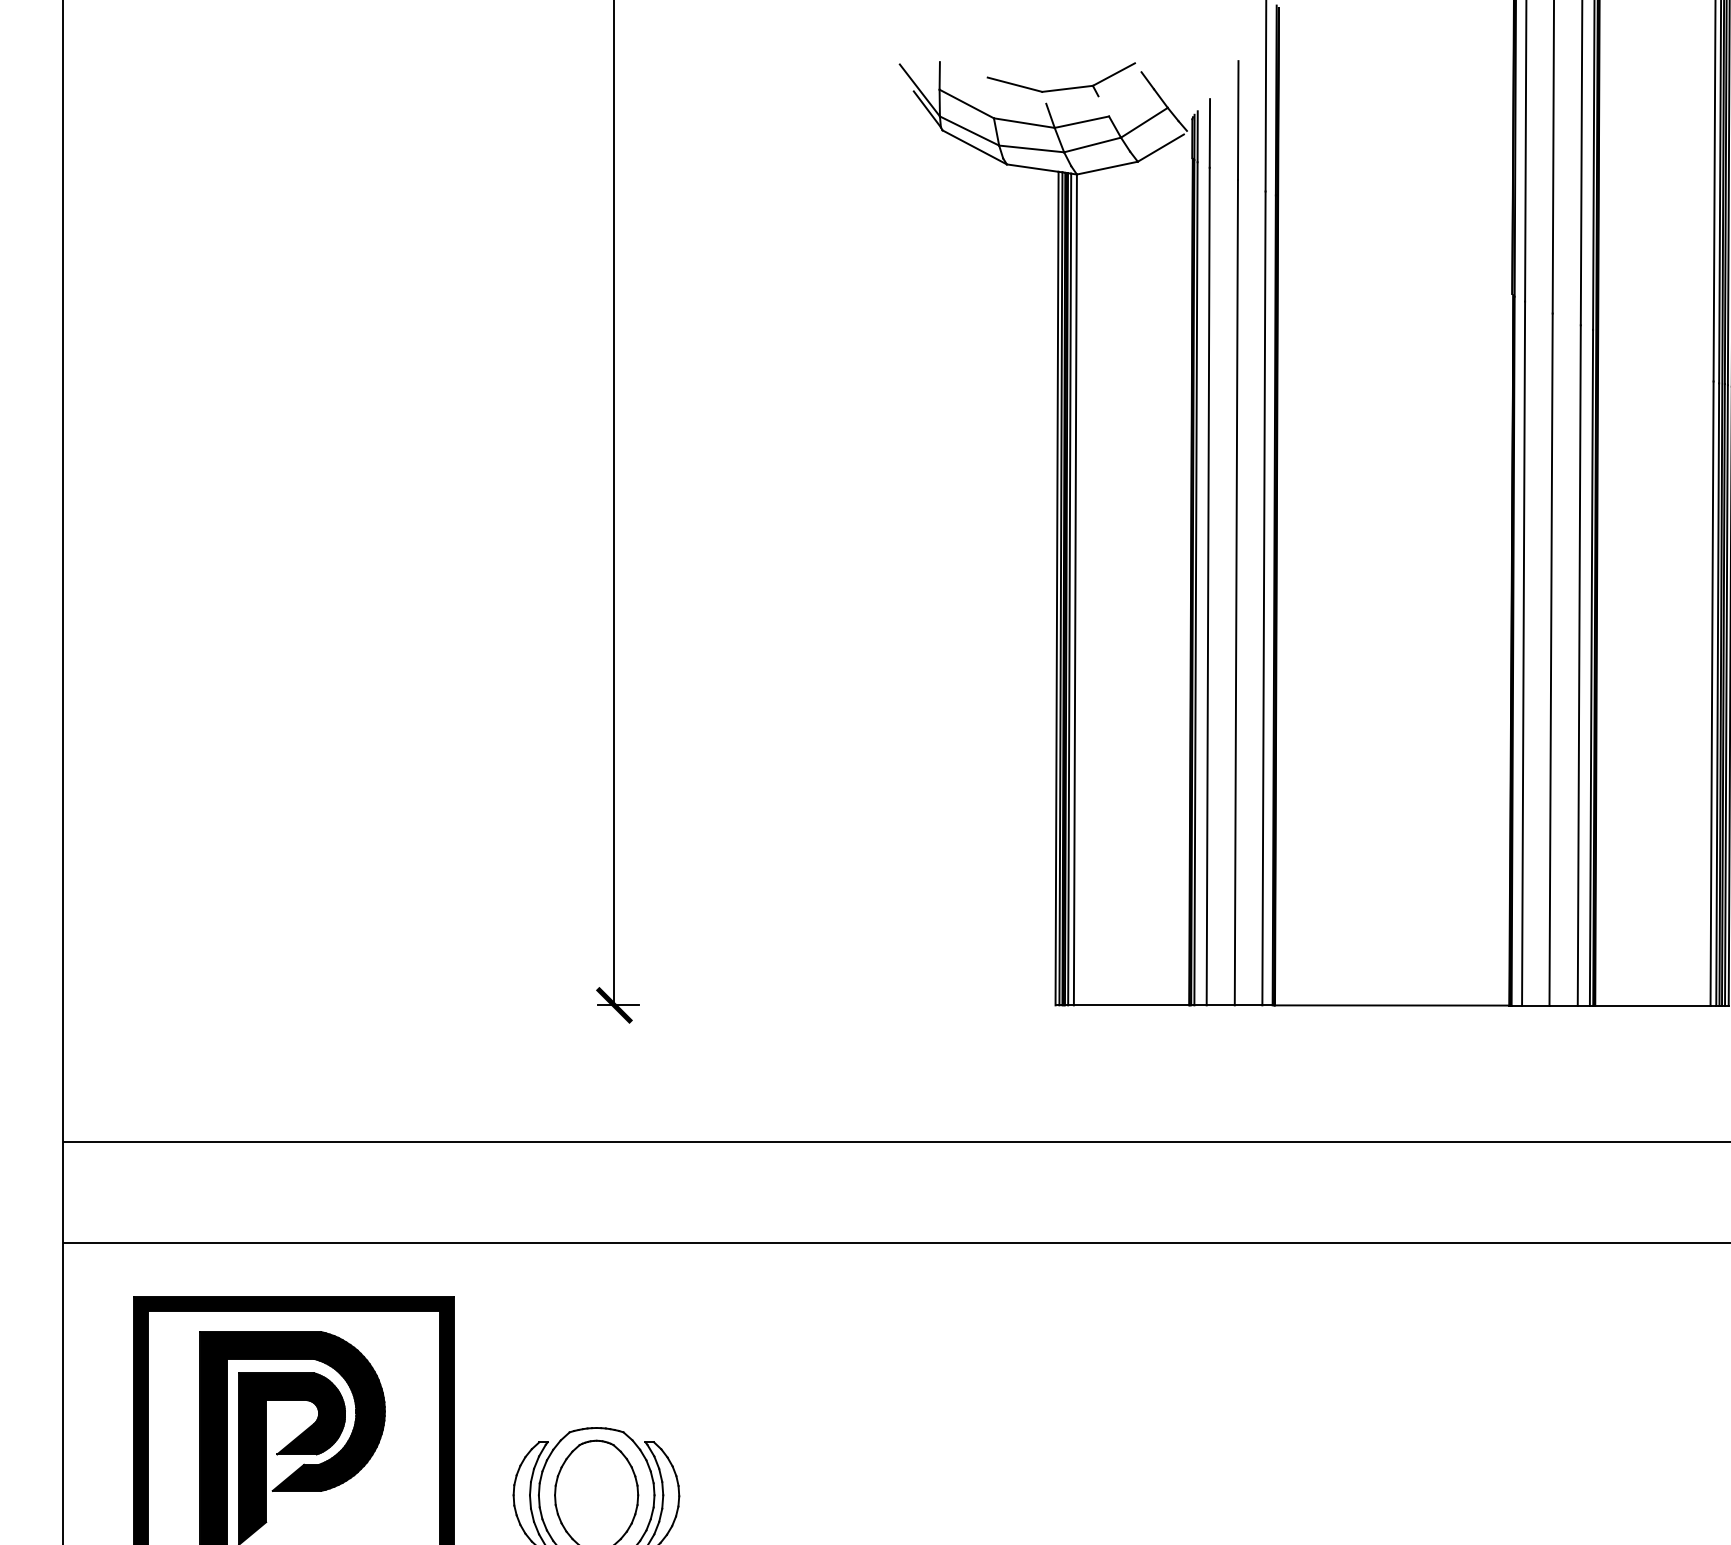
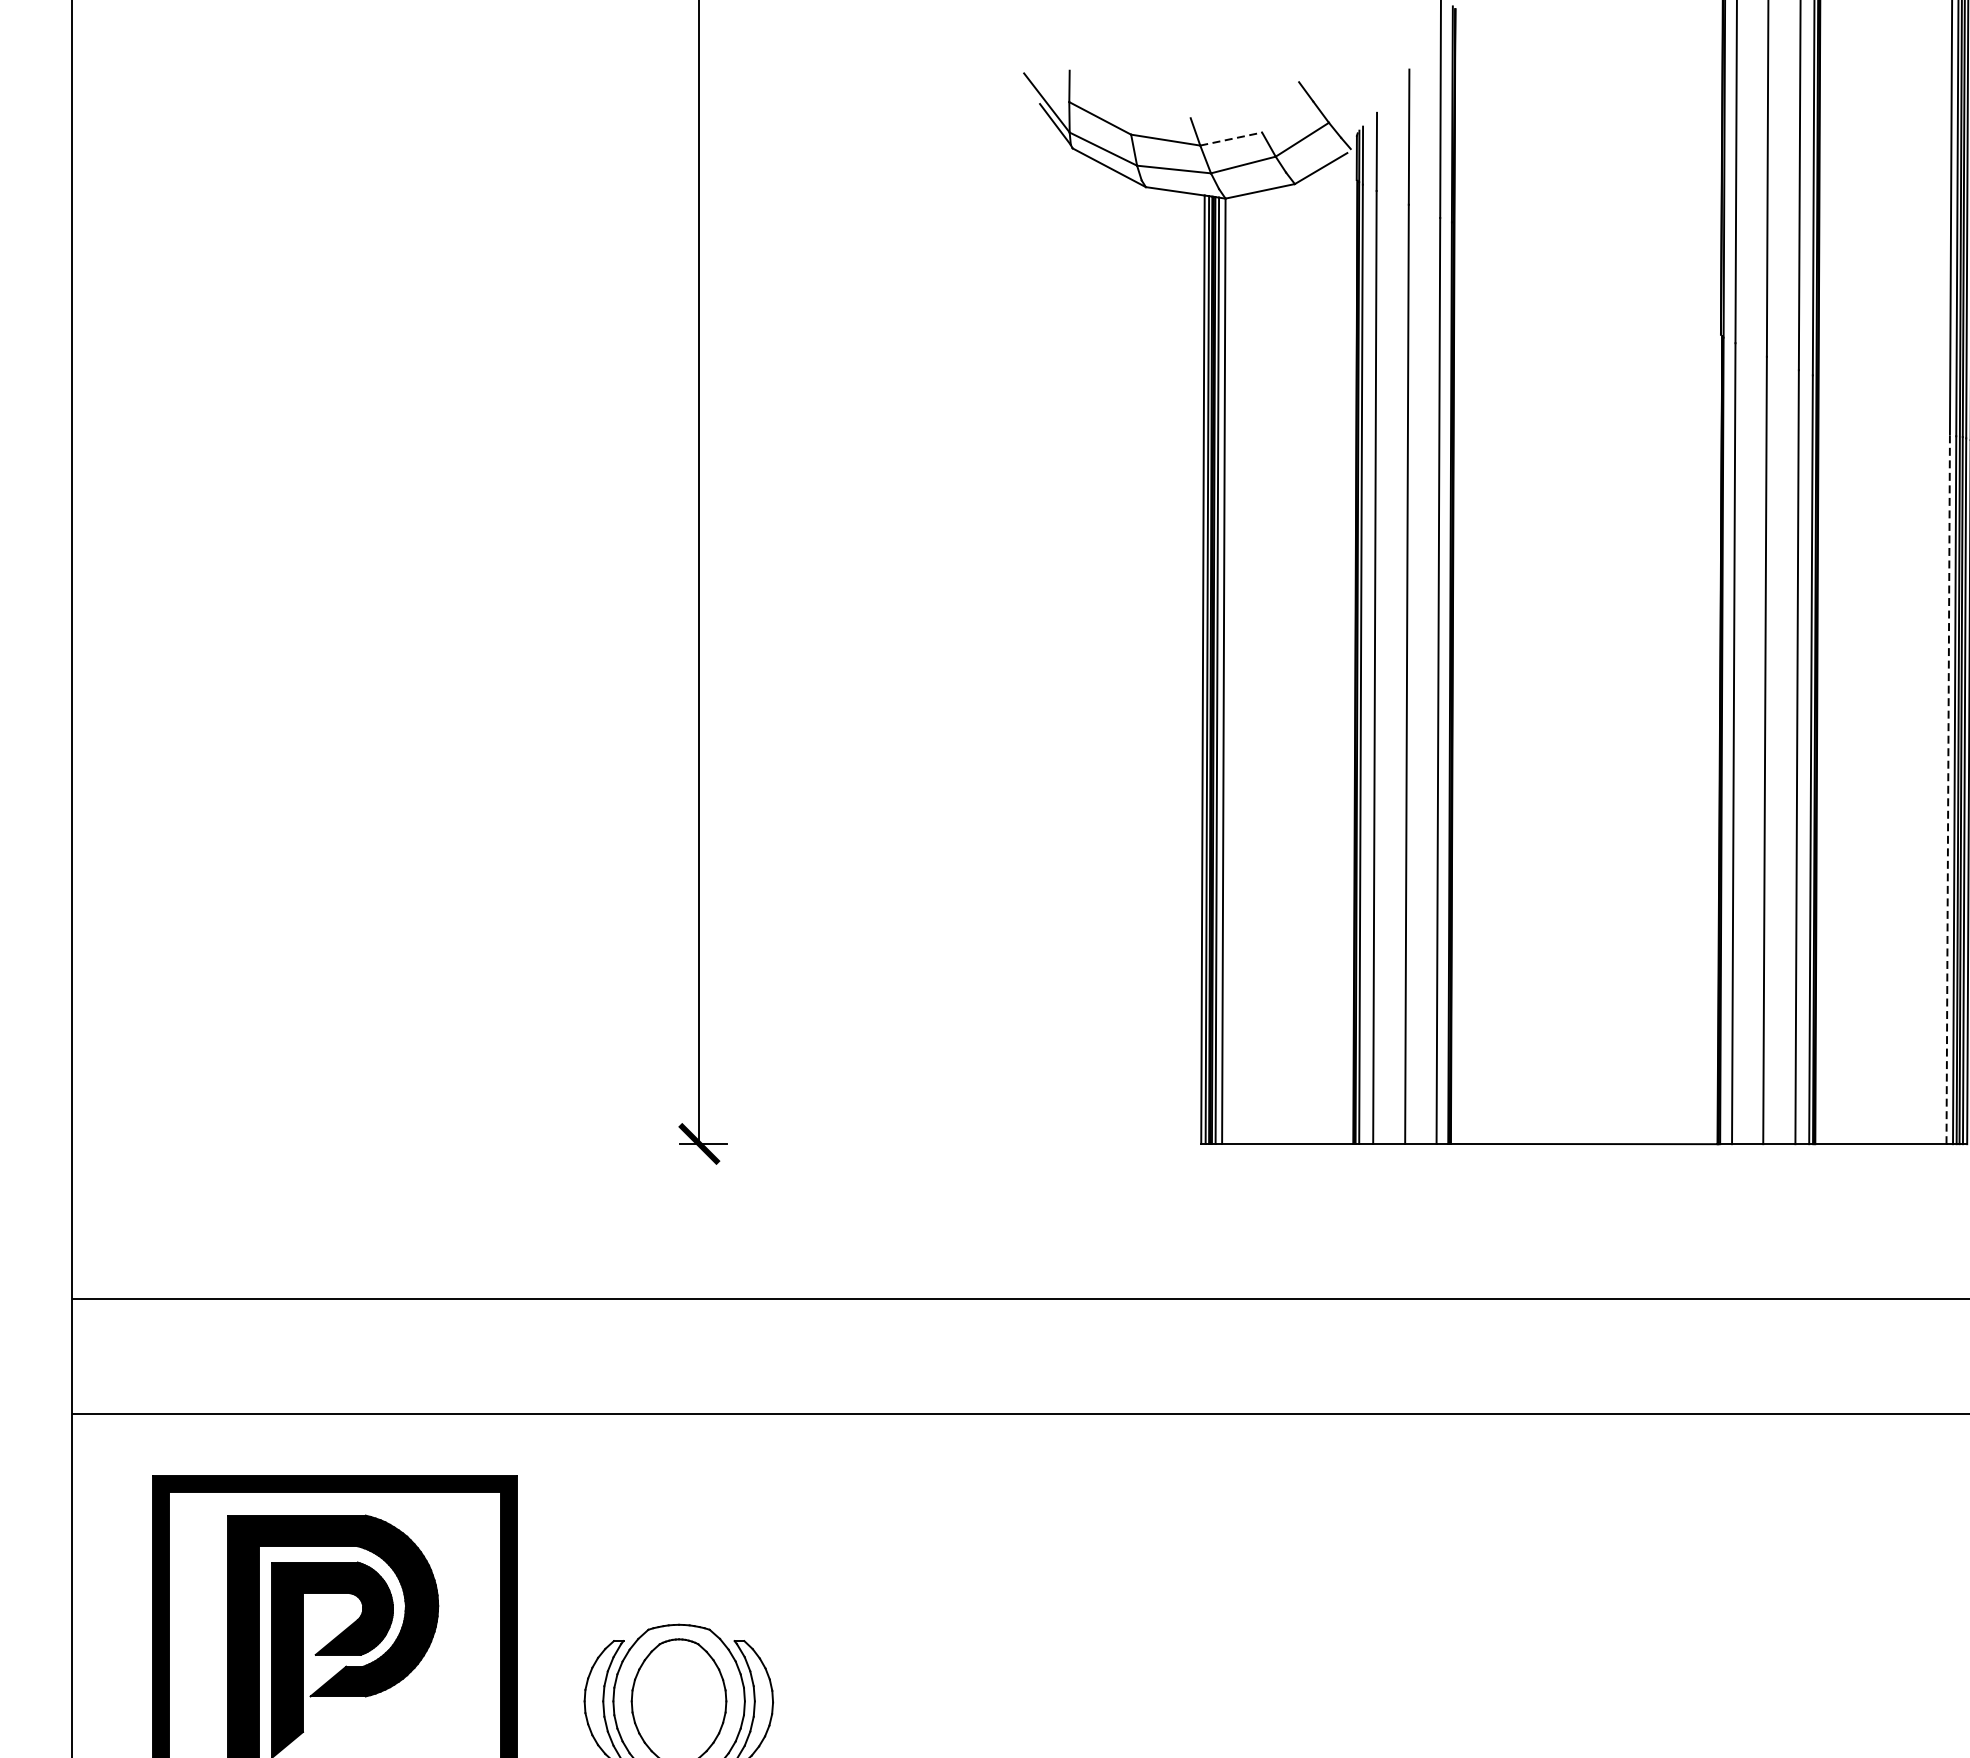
part: (1060, 88) -> (1206, 100), removed
line: (1081, 122) -> (1230, 139), solid -> dashed
line: (1712, 693) -> (1948, 789), solid -> dashed

